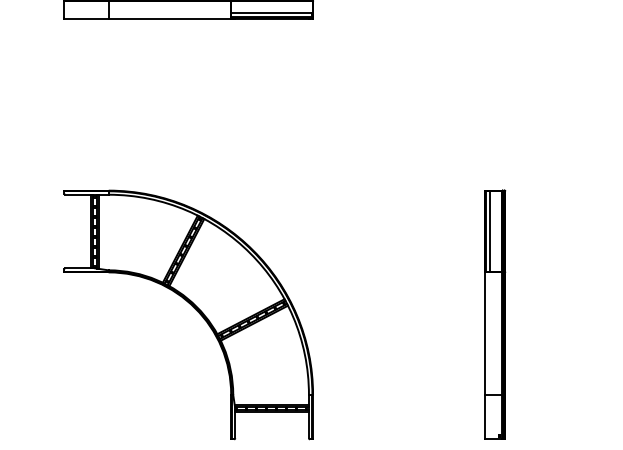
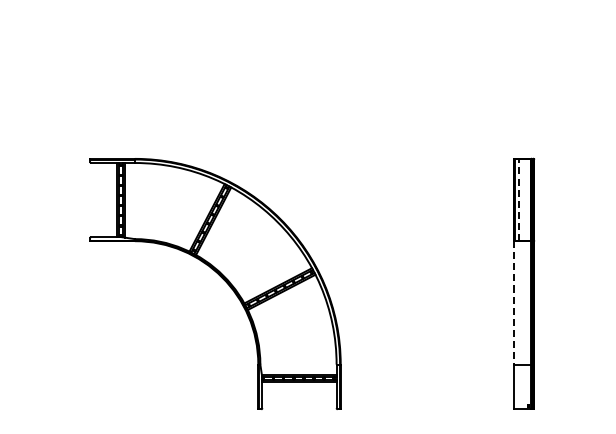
line: (490, 231) -> (519, 200), solid -> dashed
line: (484, 334) -> (513, 303), solid -> dashed

